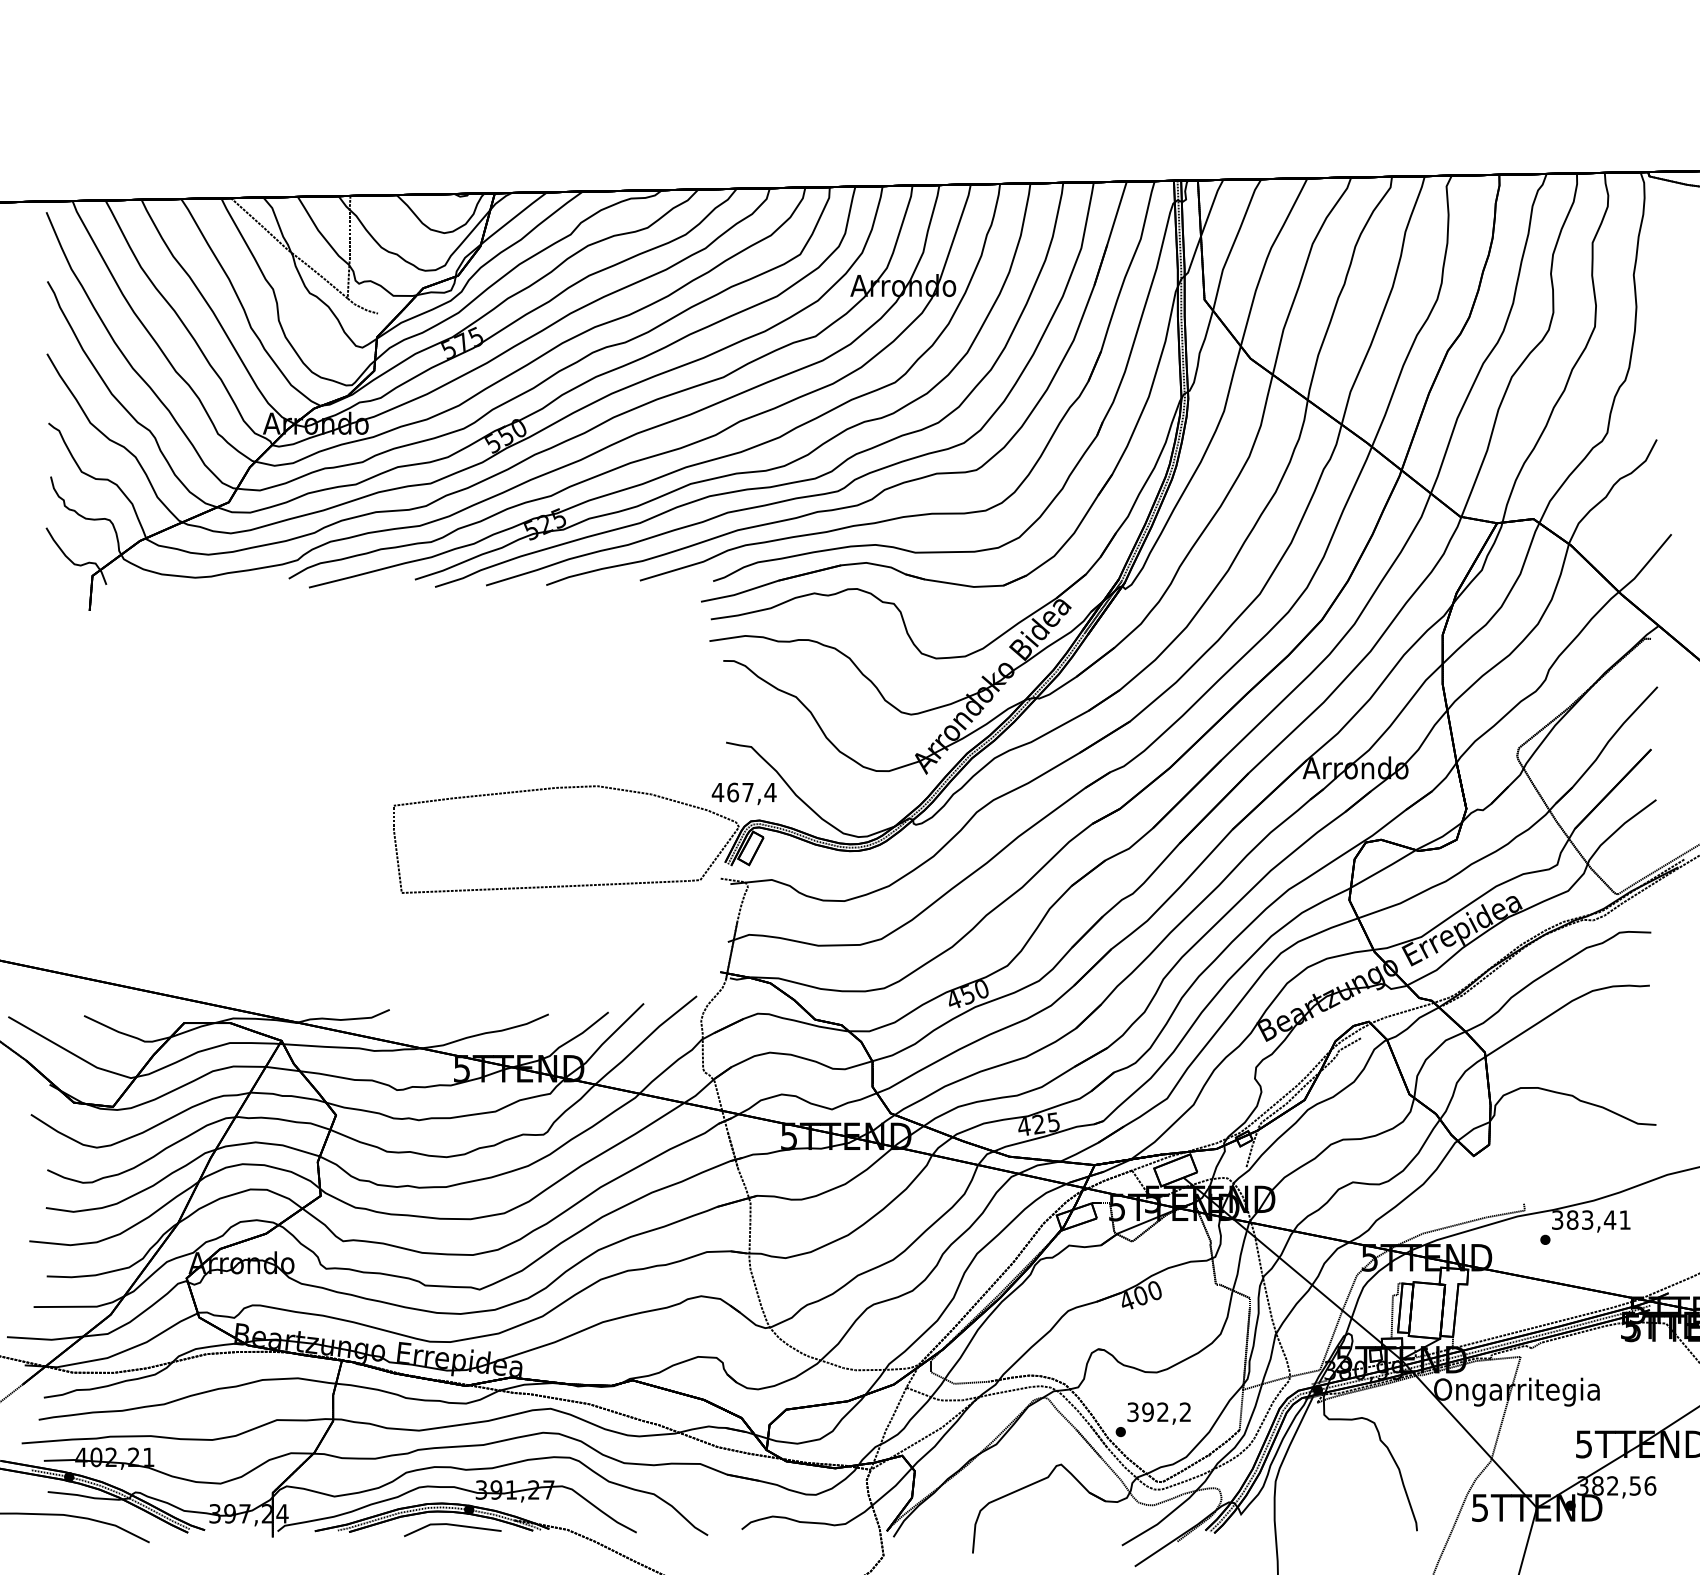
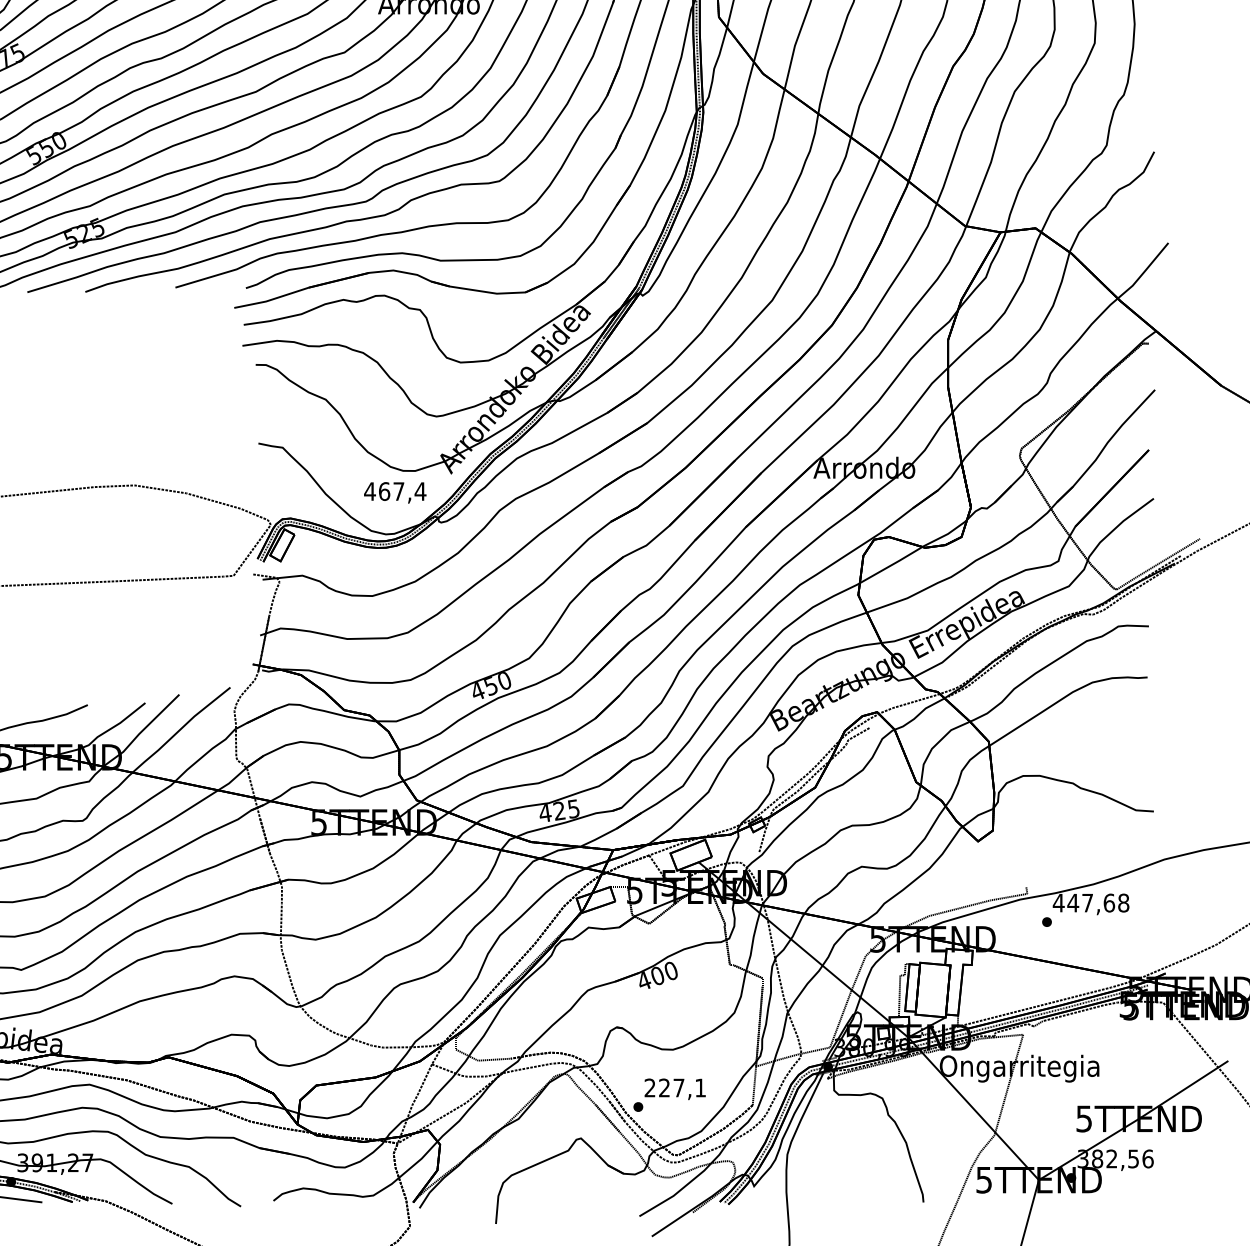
text: (743, 793) -> (394, 492), moved
text: (1590, 1219) -> (1090, 902), 383,41 -> 447,68
text: (1158, 1412) -> (674, 1088), 392,2 -> 227,1

